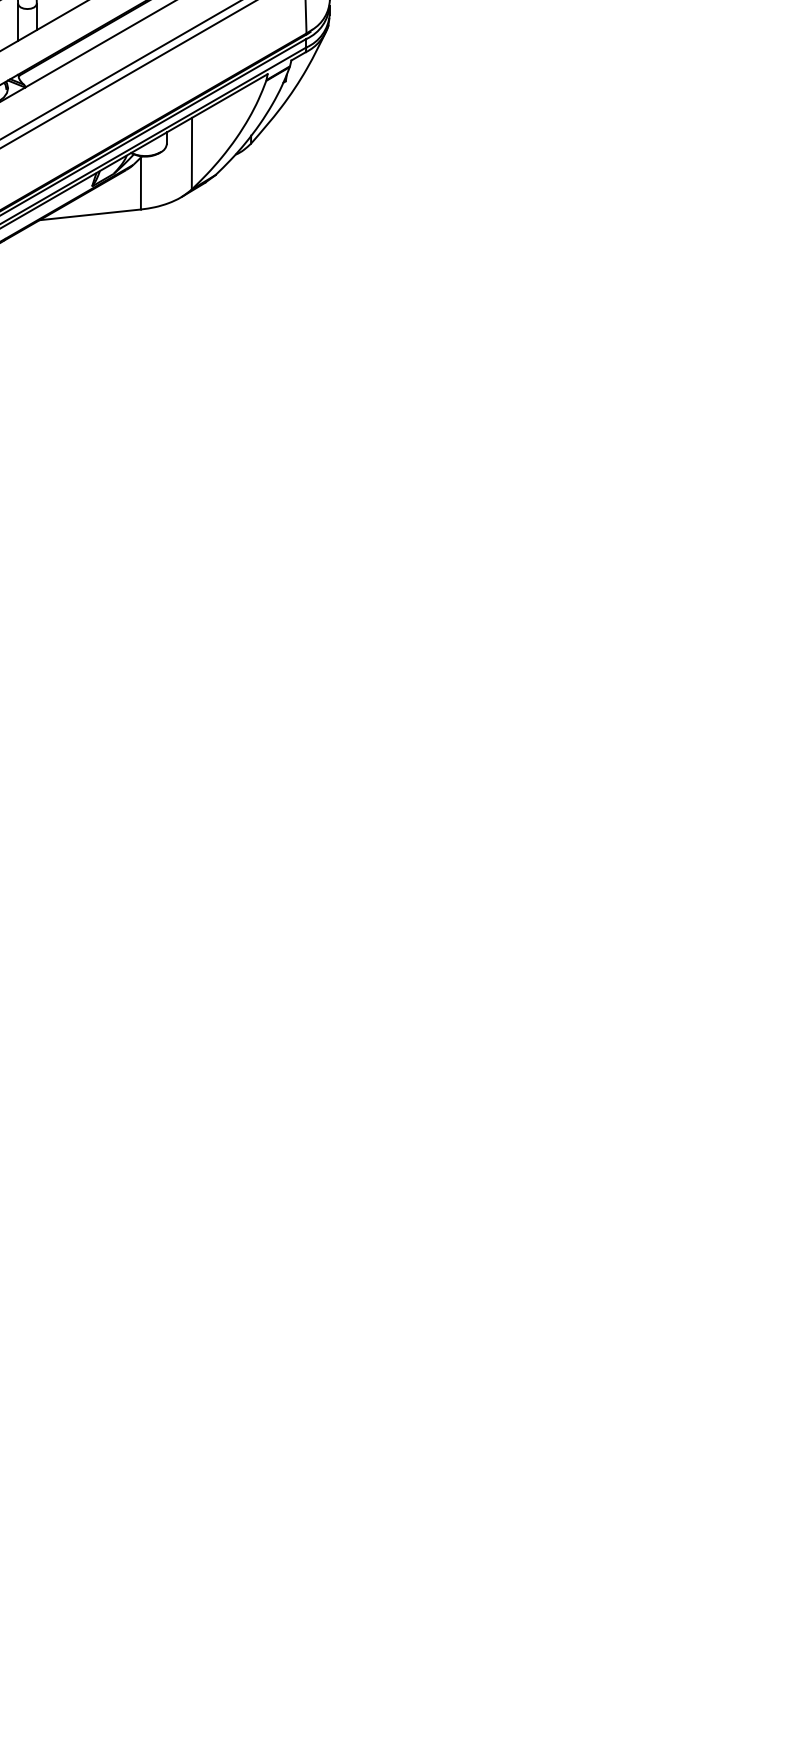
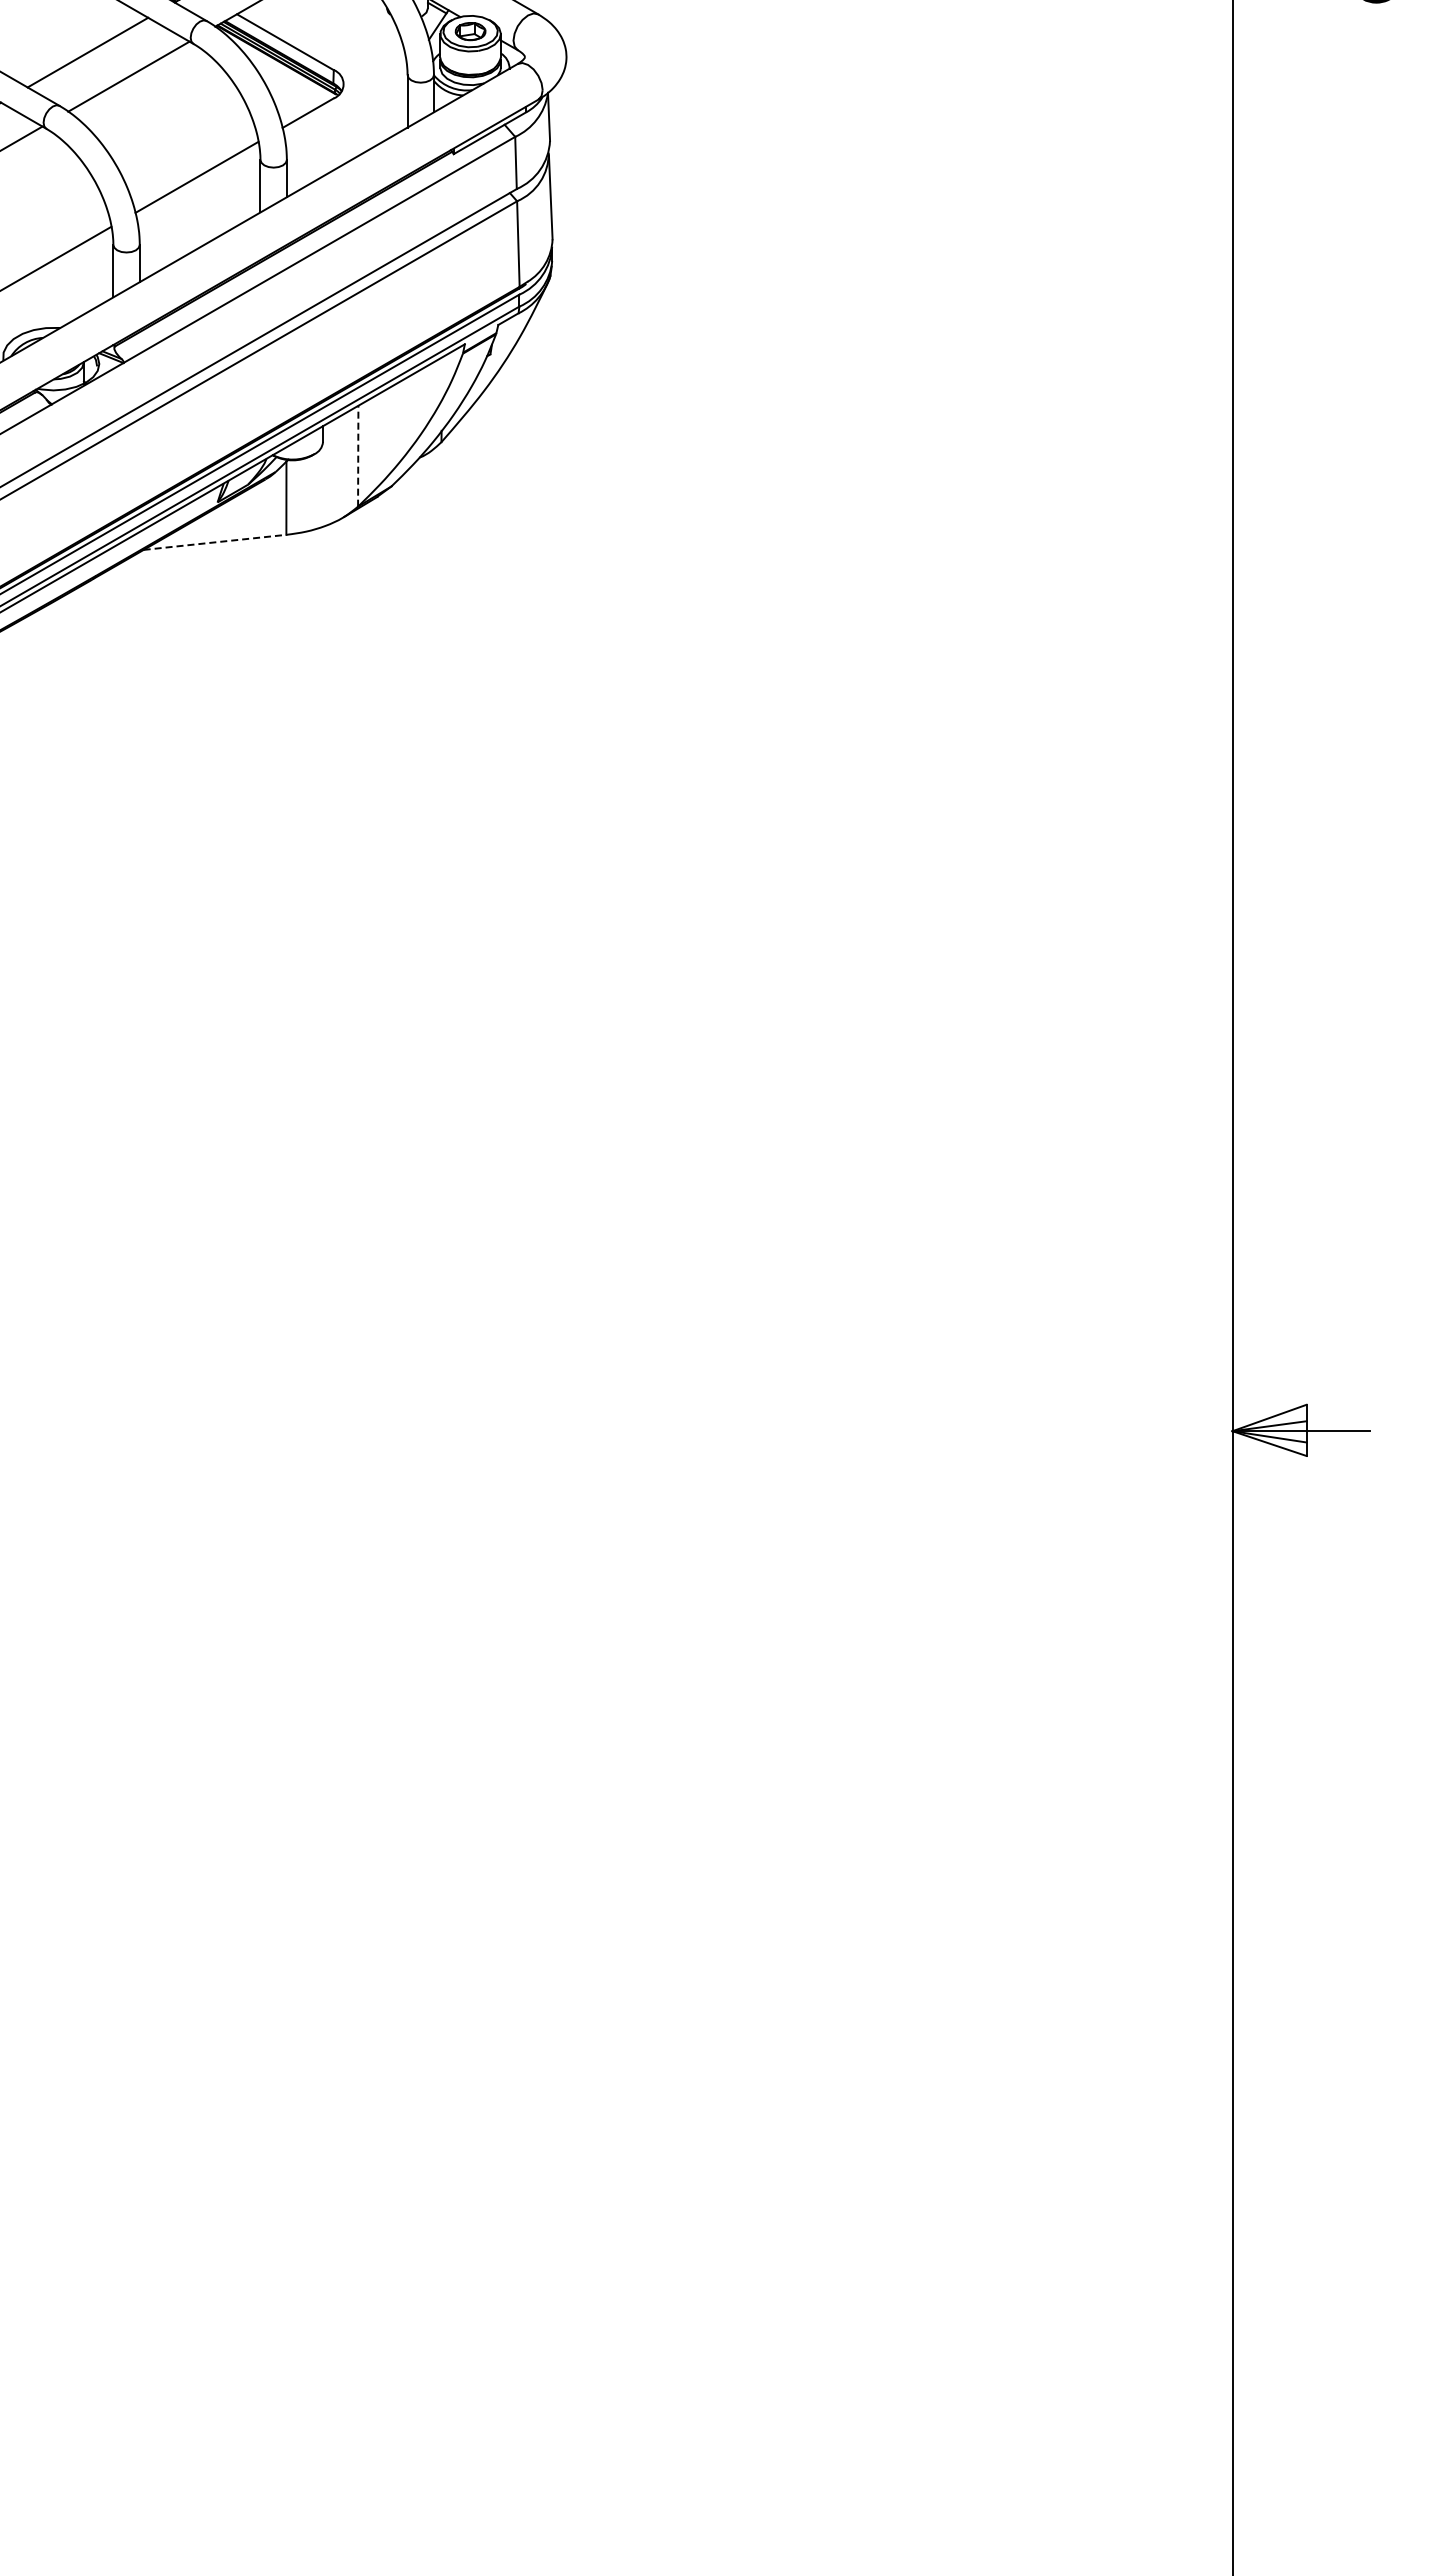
line: (192, 153) -> (358, 455), solid -> dashed
line: (90, 214) -> (215, 542), solid -> dashed

